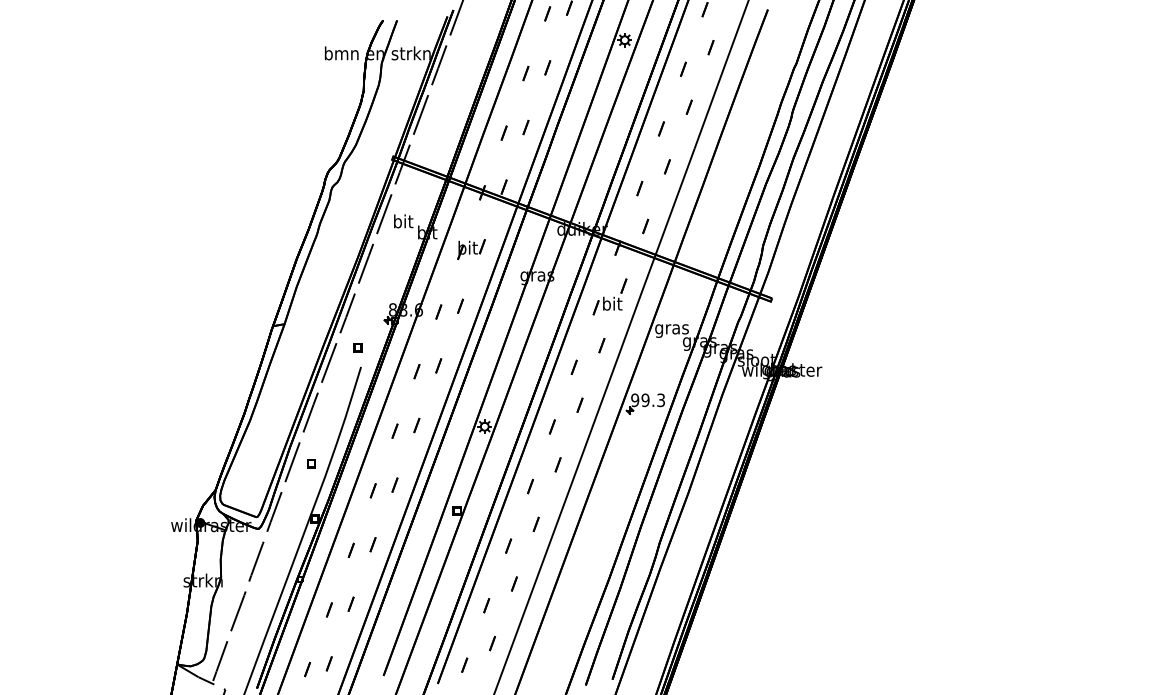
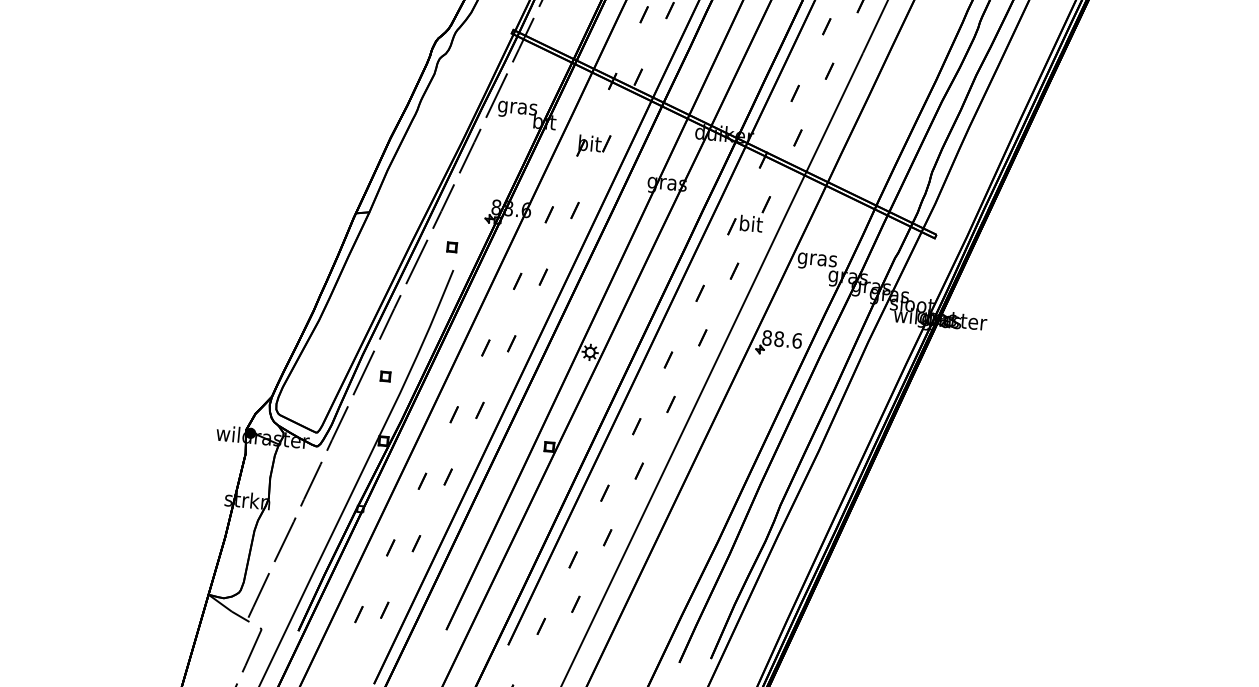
text: (403, 222) -> (518, 107), bit -> gras
text: (648, 400) -> (782, 339), 99.3 -> 88.6

